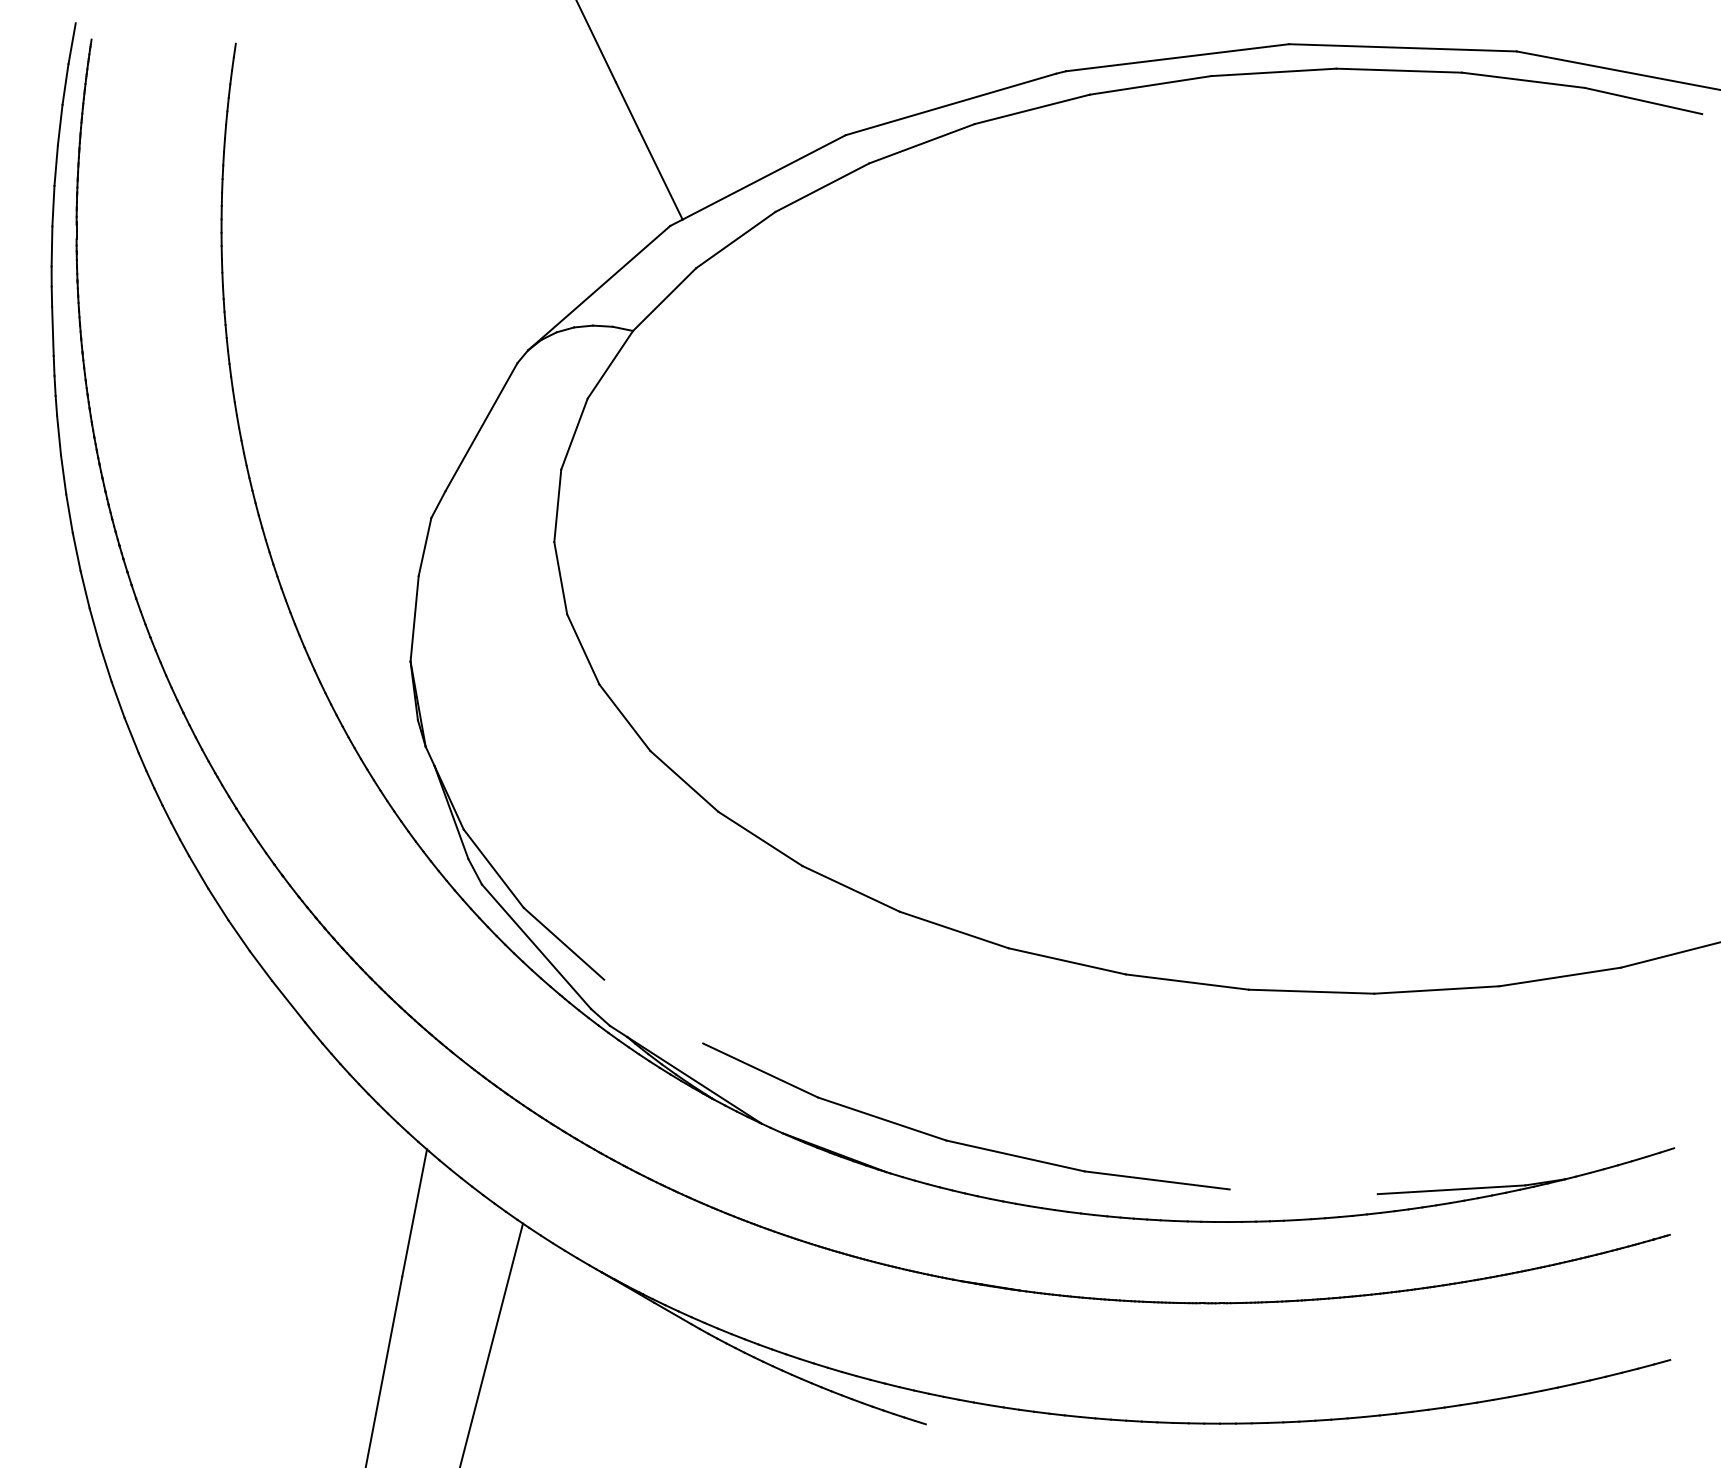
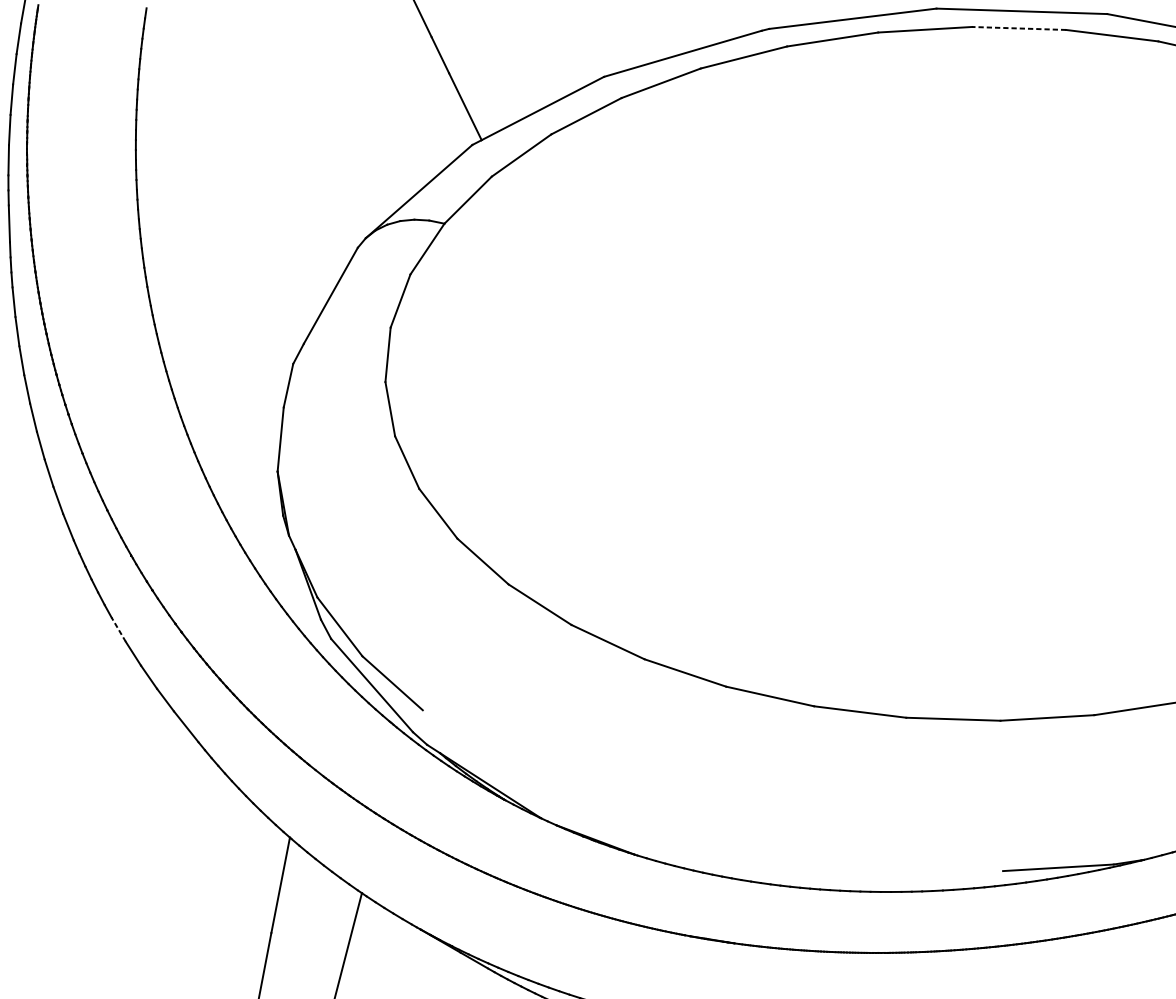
line: (1399, 70) -> (1019, 28), solid -> dashed
line: (198, 872) -> (118, 629), solid -> dashed
part: (960, 1142) -> (690, 832), removed

